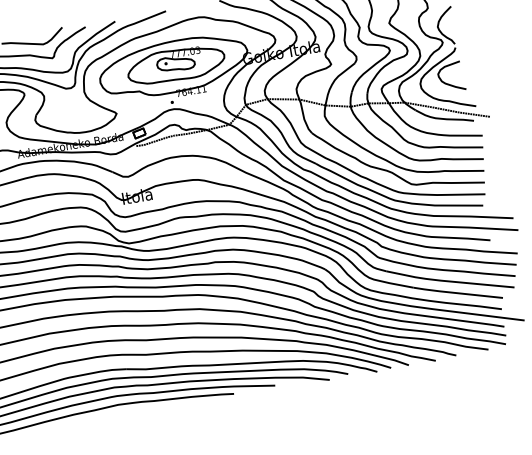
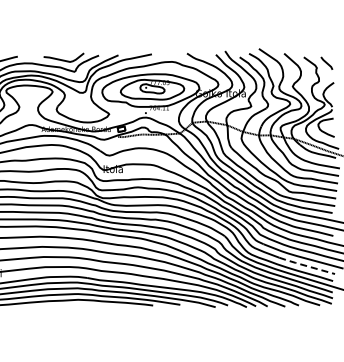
line: (457, 292) -> (306, 265), solid -> dashed

